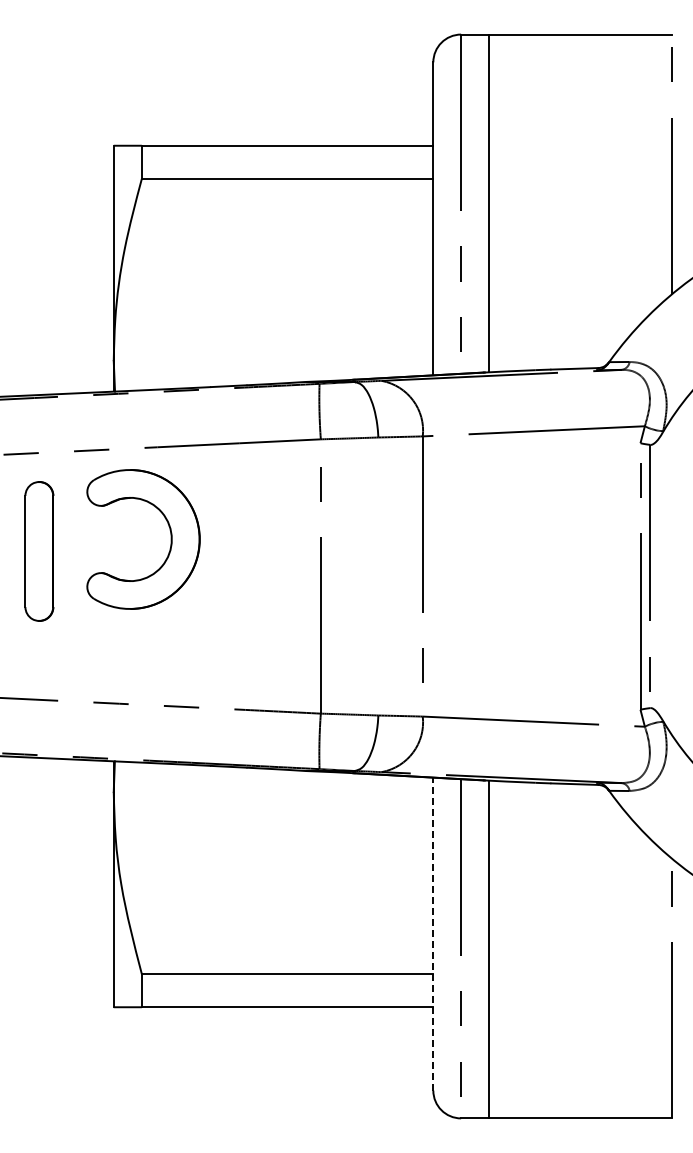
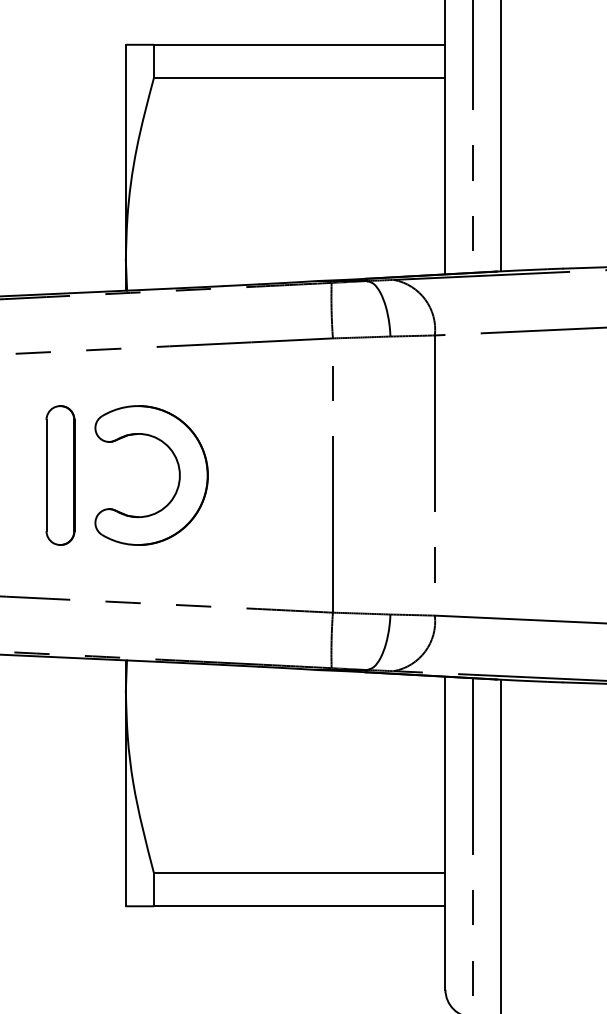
part: (170, 539) -> (178, 475), moved
part: (39, 551) -> (60, 475), moved
line: (433, 934) -> (445, 833), dashed -> solid

